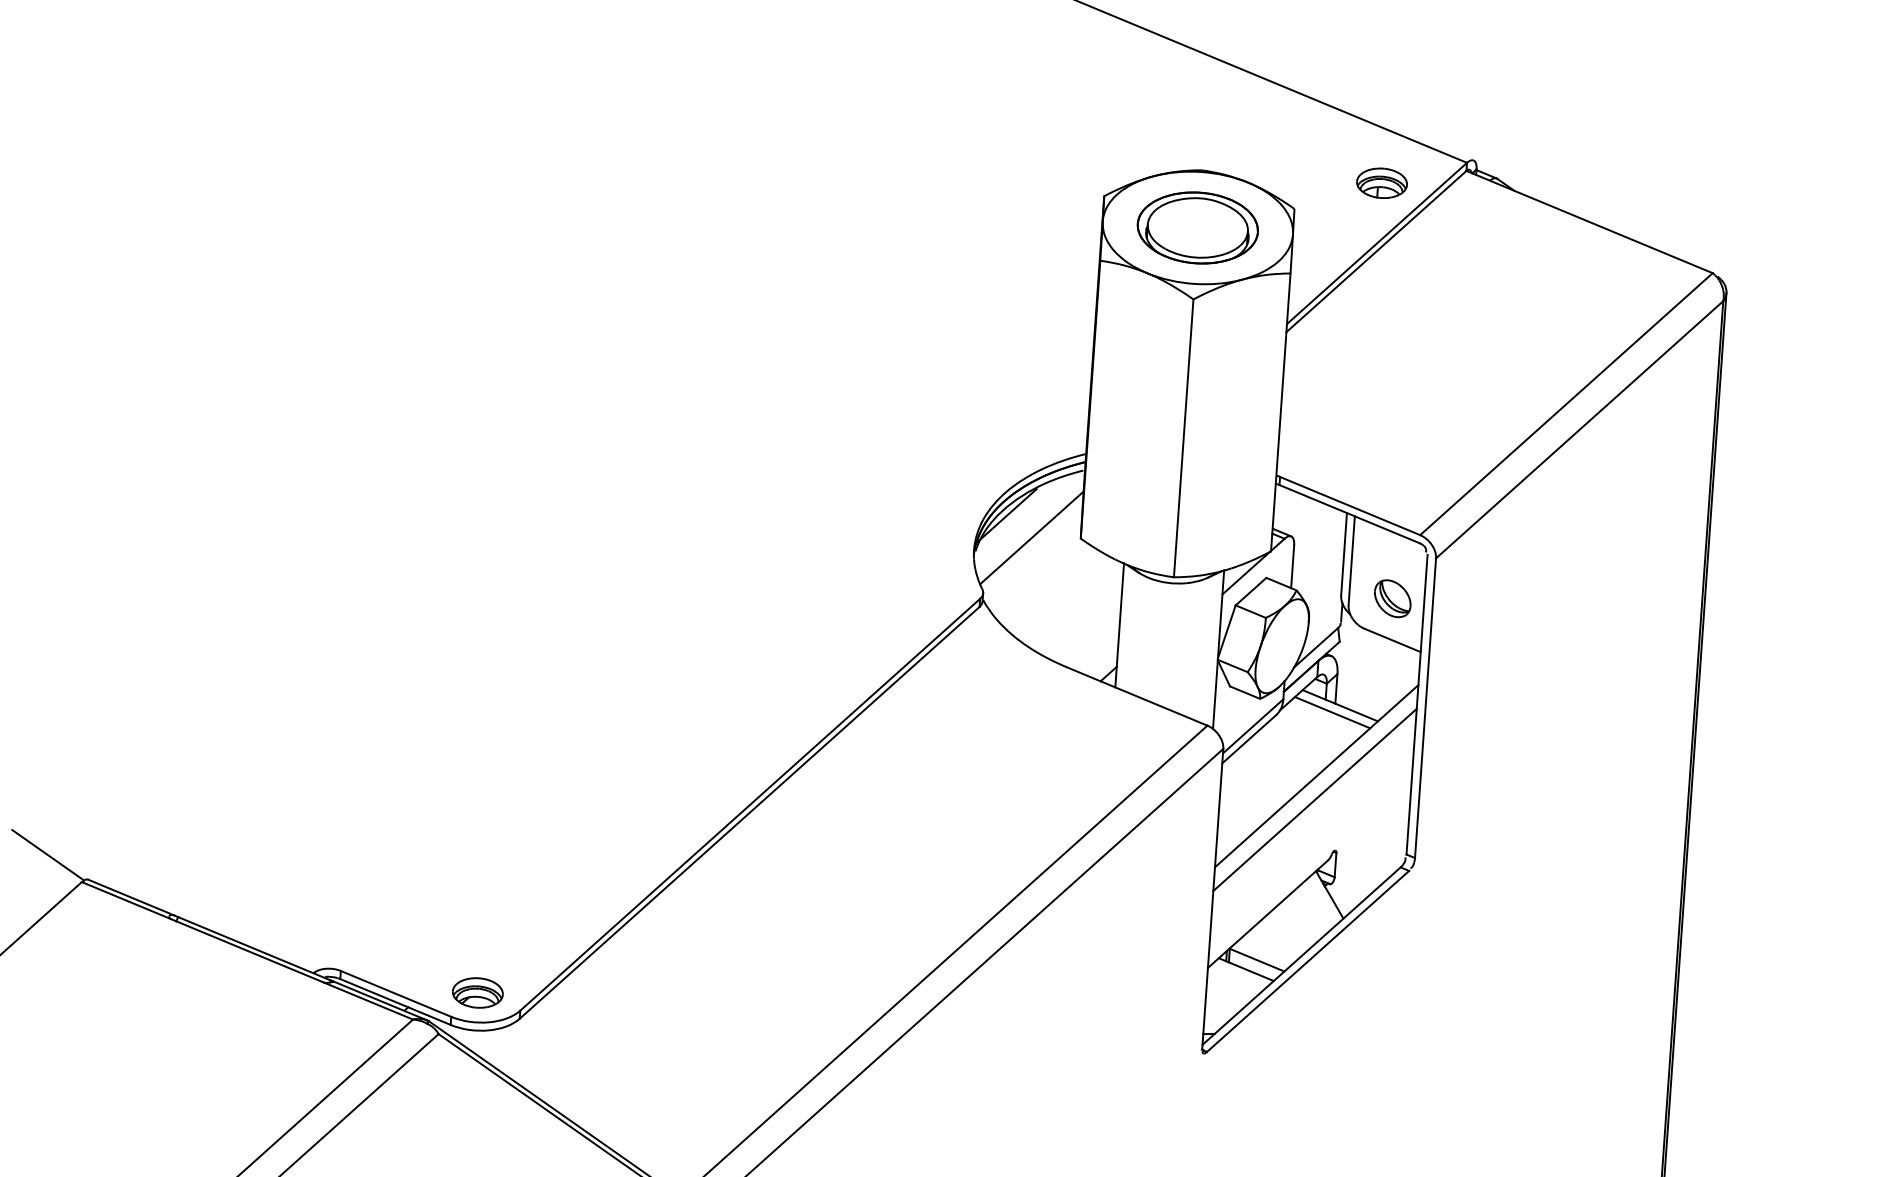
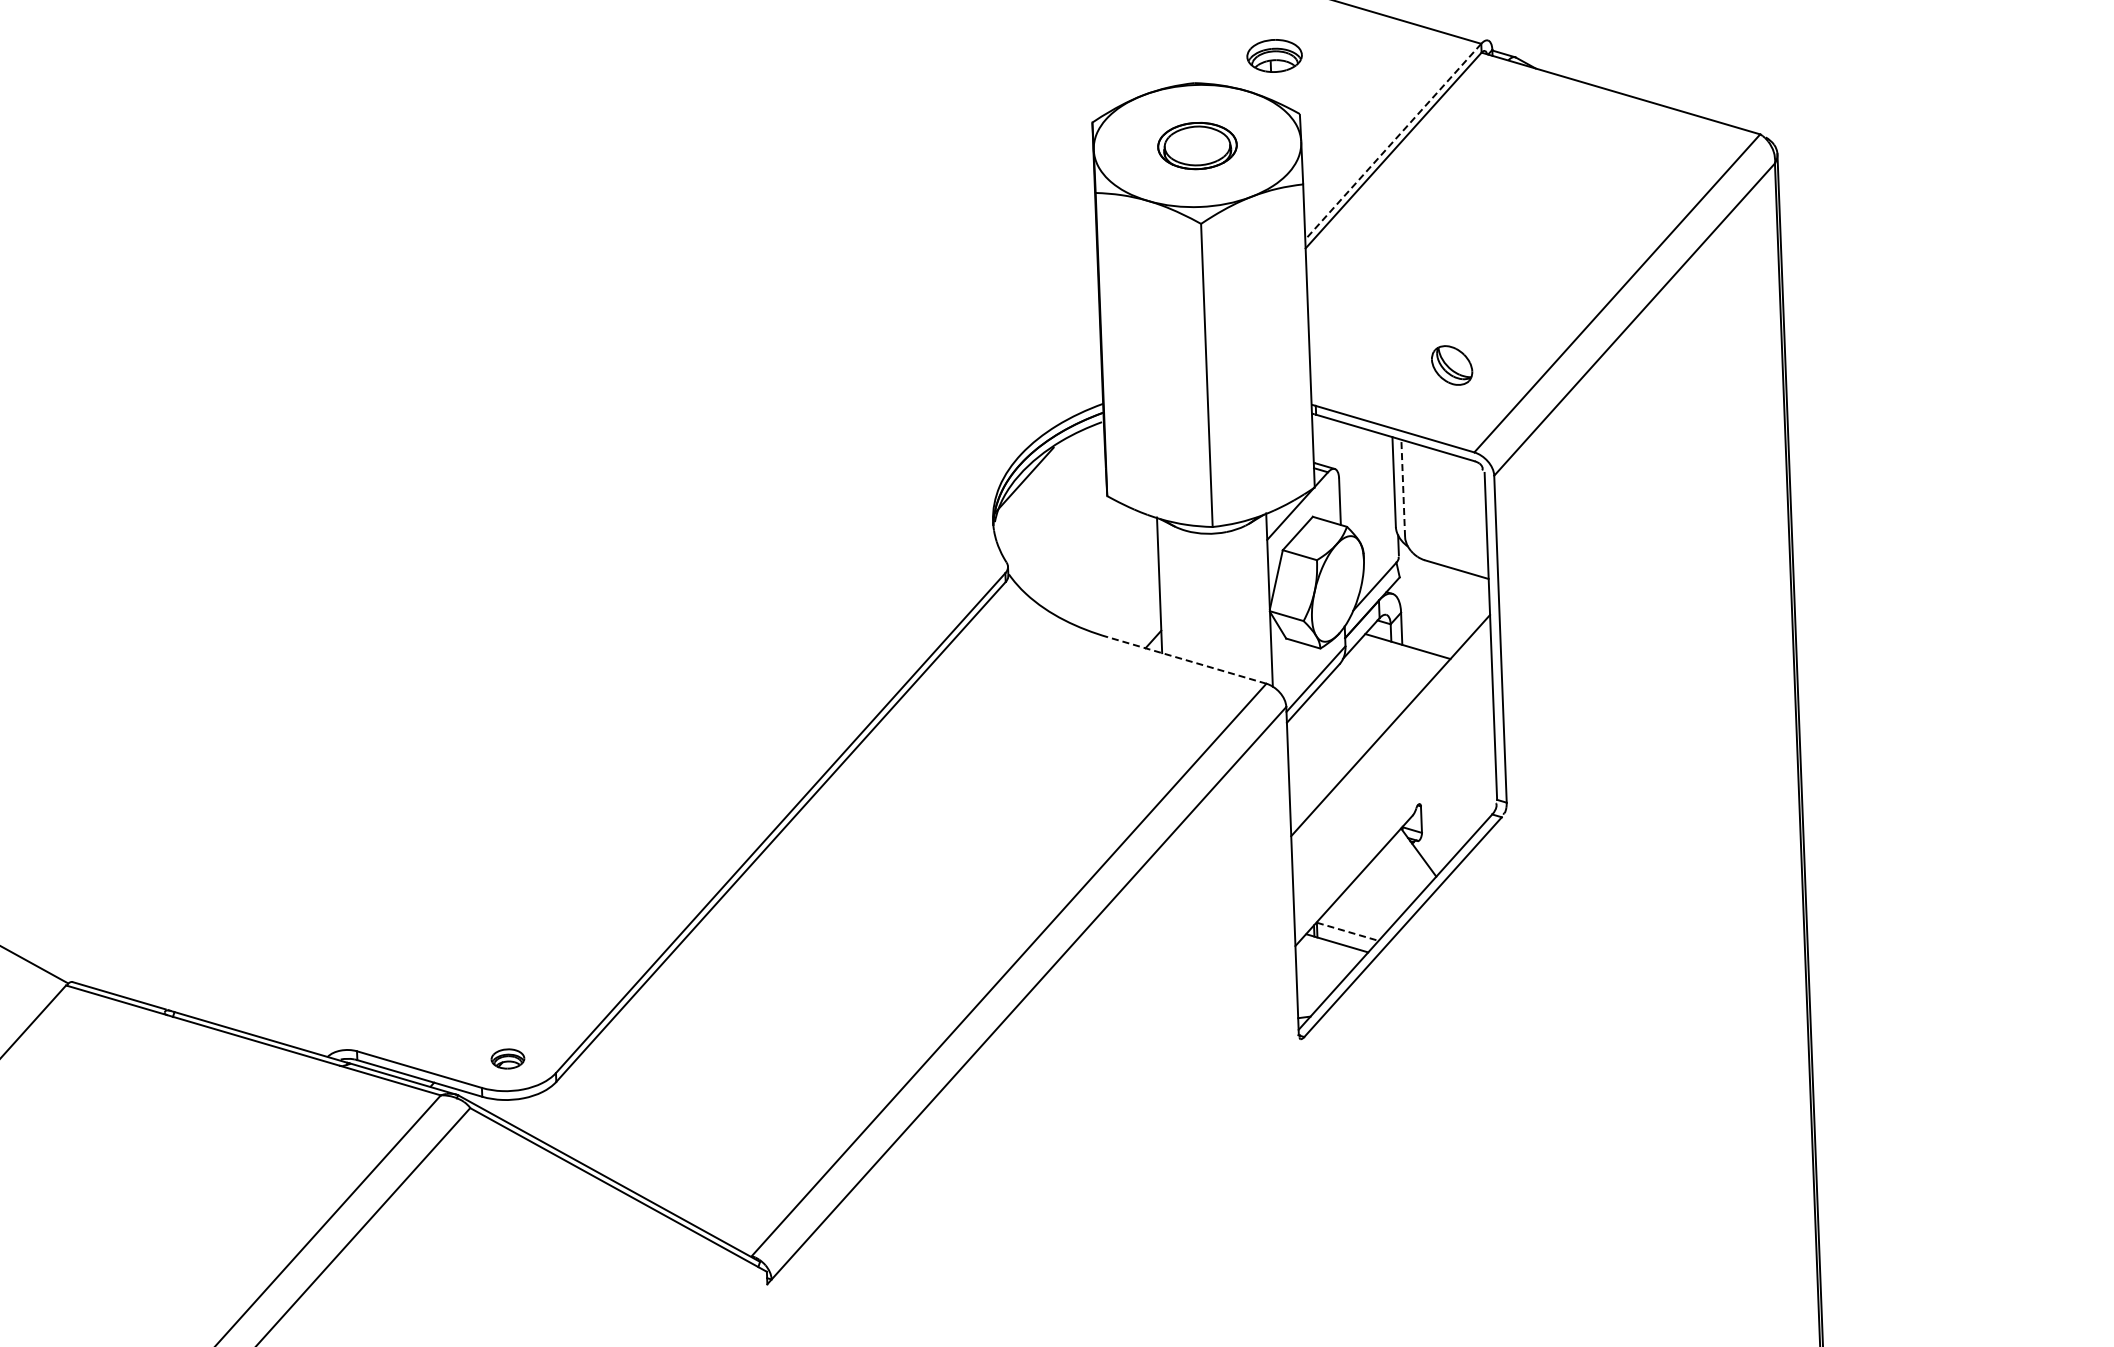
part: (1381, 182) -> (1274, 55), moved
part: (1197, 227) -> (1197, 145), size x0.6
line: (1377, 243) -> (1393, 141), solid -> dashed
line: (1031, 537) -> (1053, 500), removed
line: (1351, 561) -> (1403, 488), solid -> dashed
part: (1393, 598) -> (1452, 365), moved
line: (1137, 696) -> (1187, 660), solid -> dashed
line: (1331, 712) -> (1399, 654), removed
line: (1314, 799) -> (1391, 751), removed
line: (1257, 959) -> (1348, 931), solid -> dashed
part: (477, 992) -> (507, 1058), size x0.6

